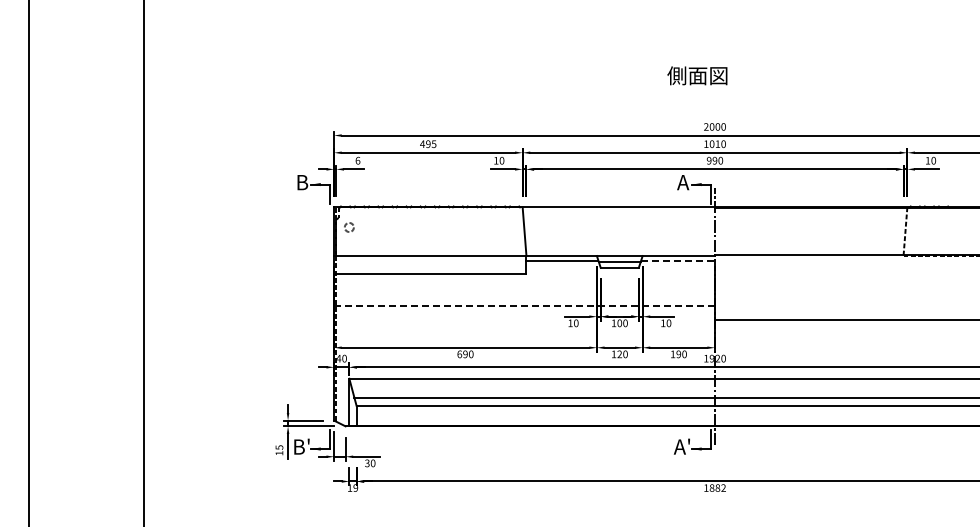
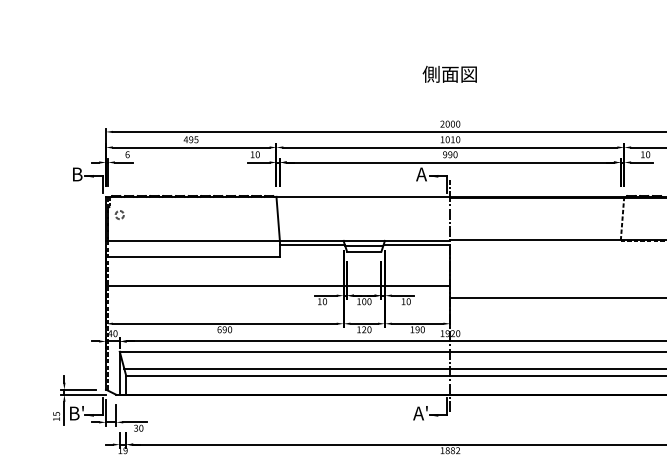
text: (697, 75) -> (449, 74), moved
line: (678, 260) -> (417, 244), dashed -> solid
line: (524, 305) -> (278, 285), dashed -> solid

